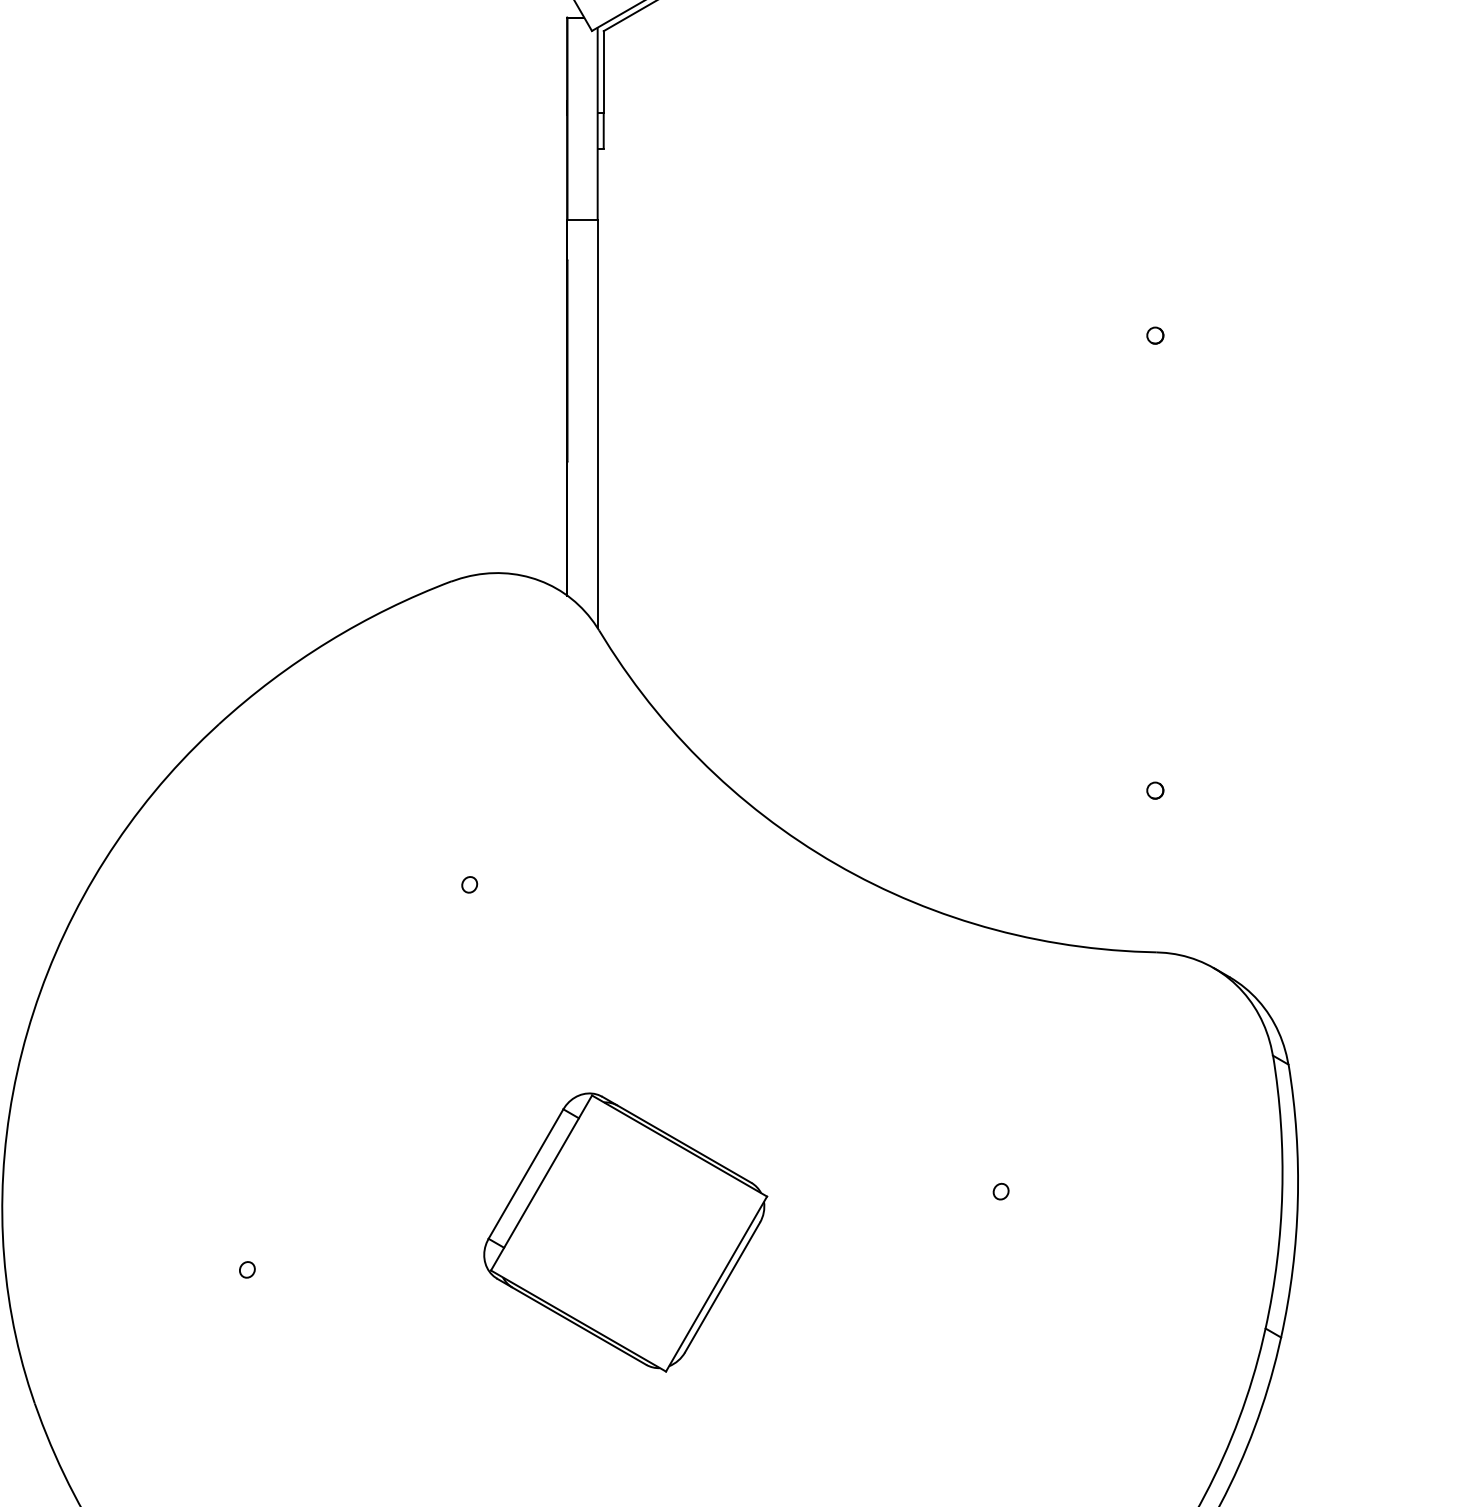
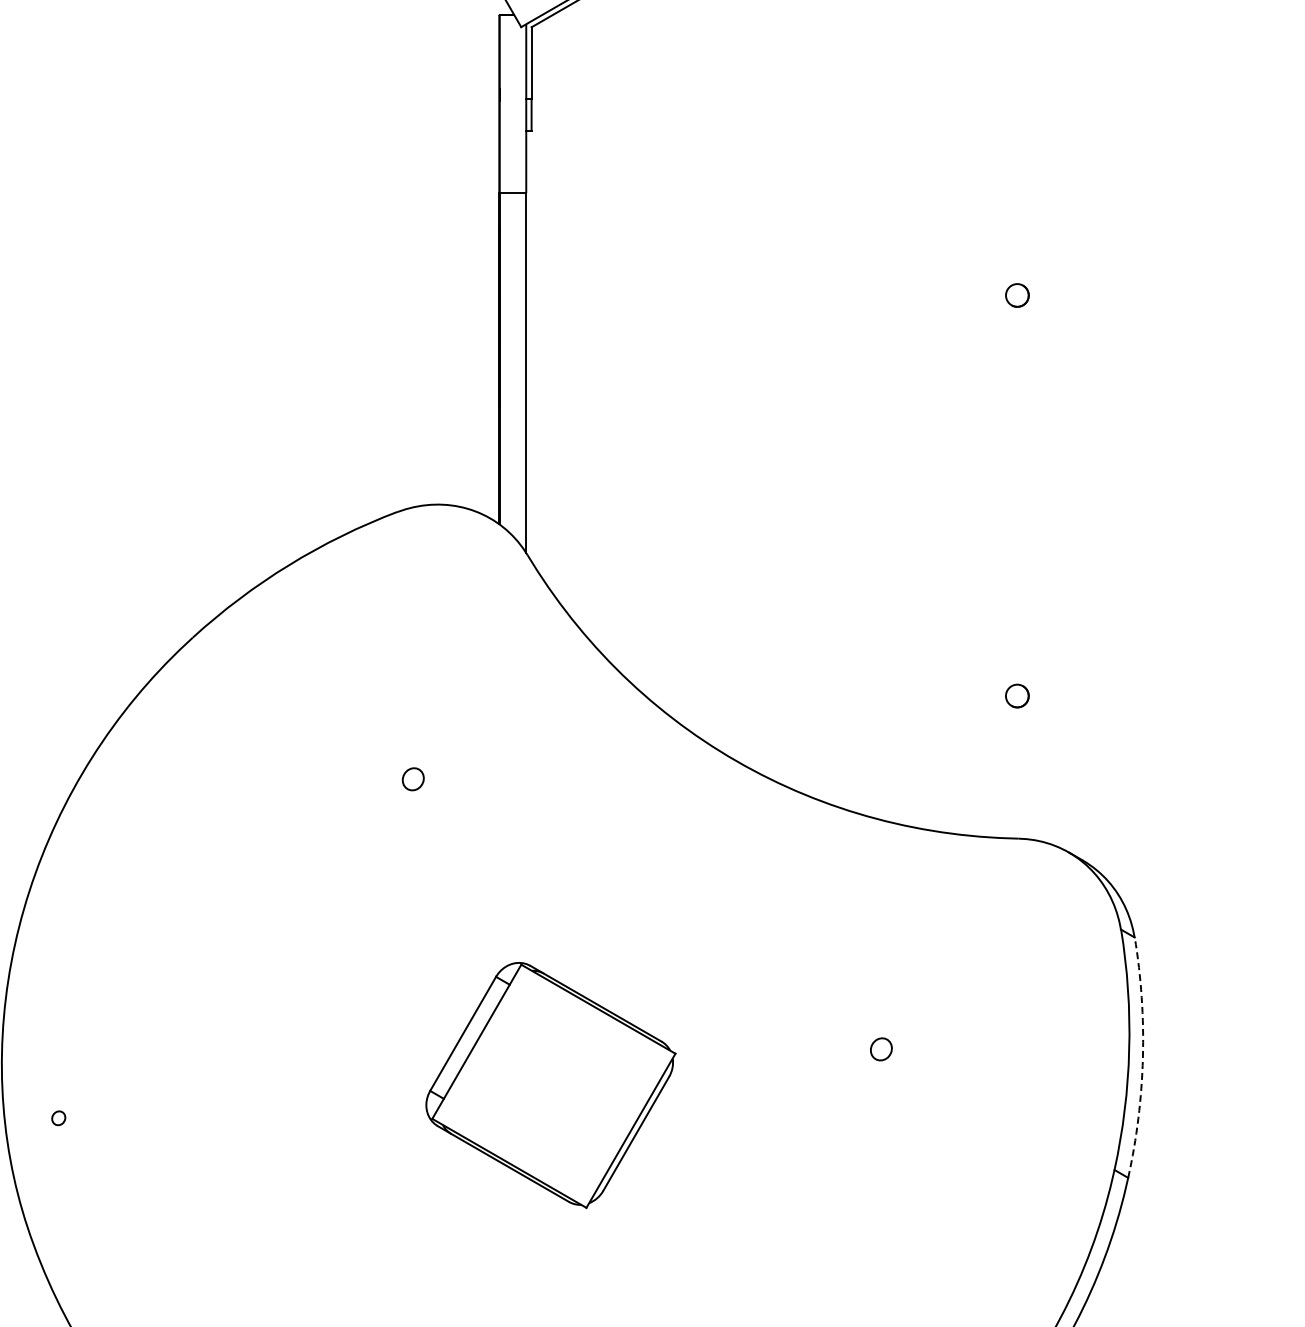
circle: (1155, 335) -> (1017, 295), size x1.6
circle: (1155, 790) -> (1017, 696), size x1.6
part: (469, 884) -> (413, 778), size x1.6
part: (1001, 1191) -> (881, 1049), size x1.6
arc: (1297, 1200) -> (1142, 1057), solid -> dashed
part: (247, 1270) -> (58, 1118), moved

